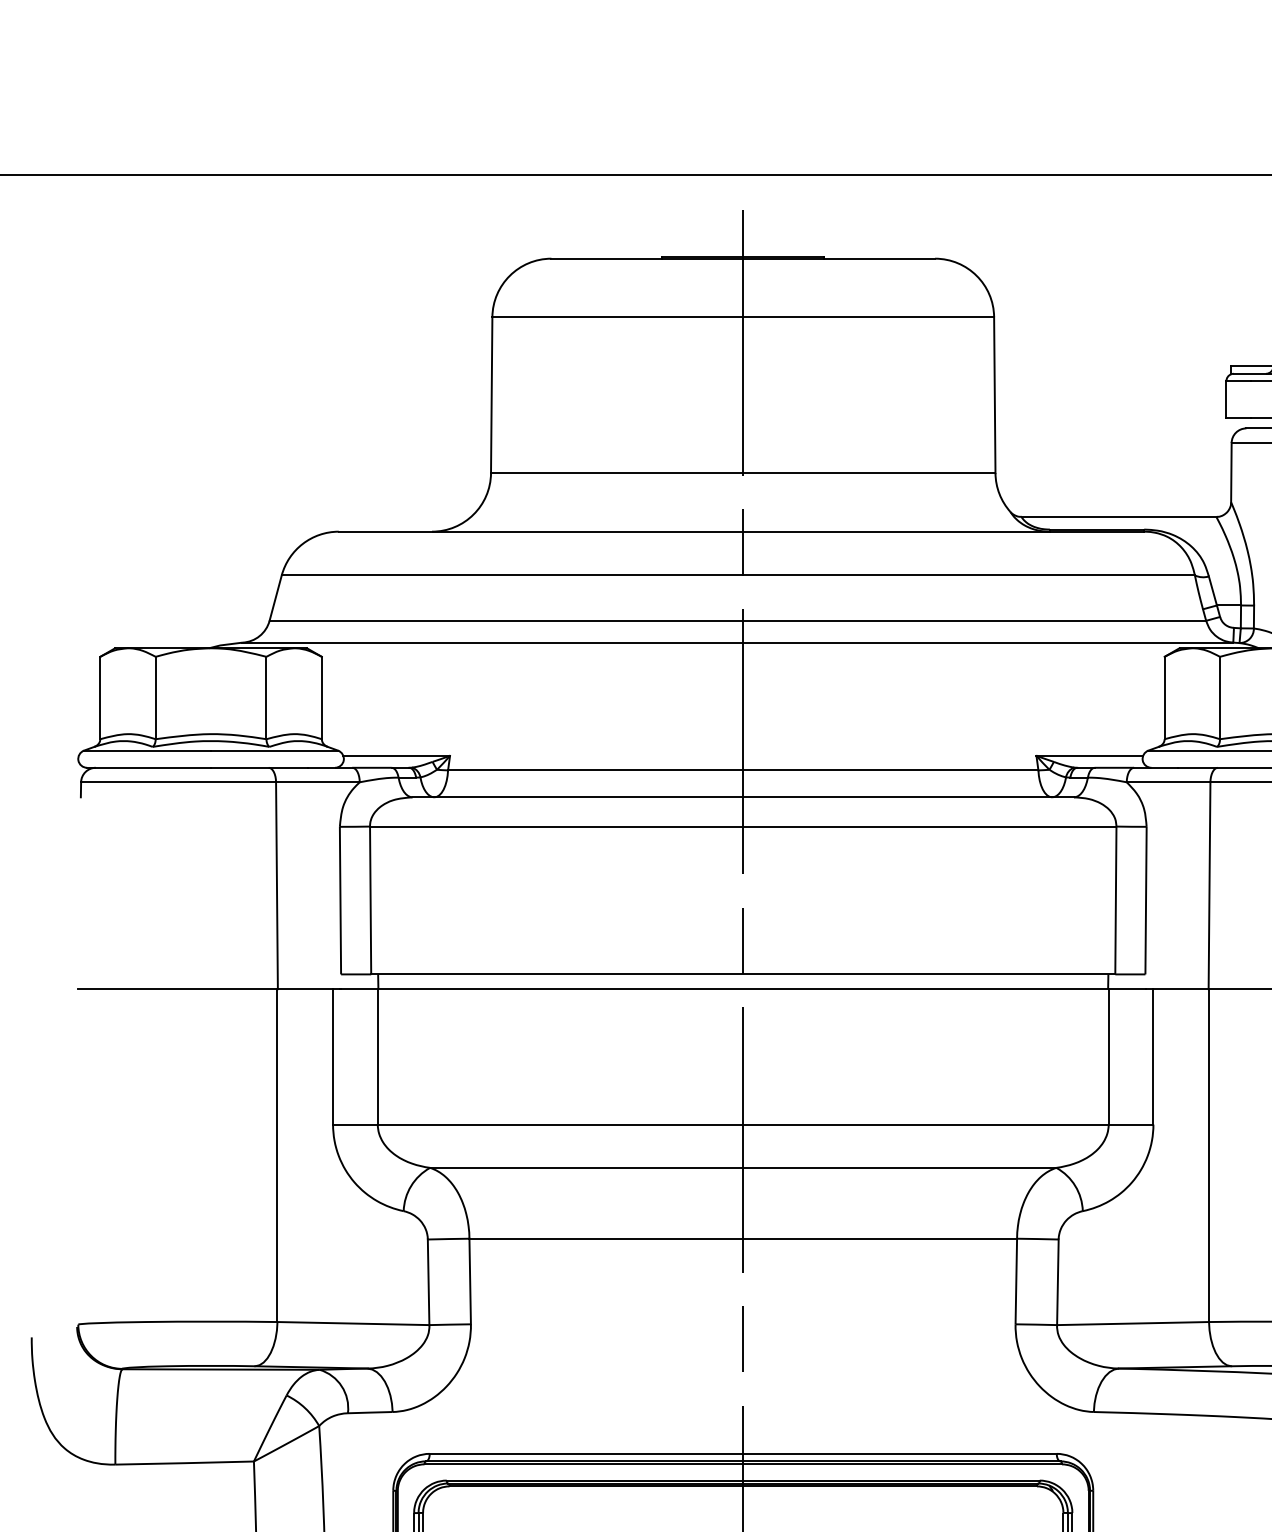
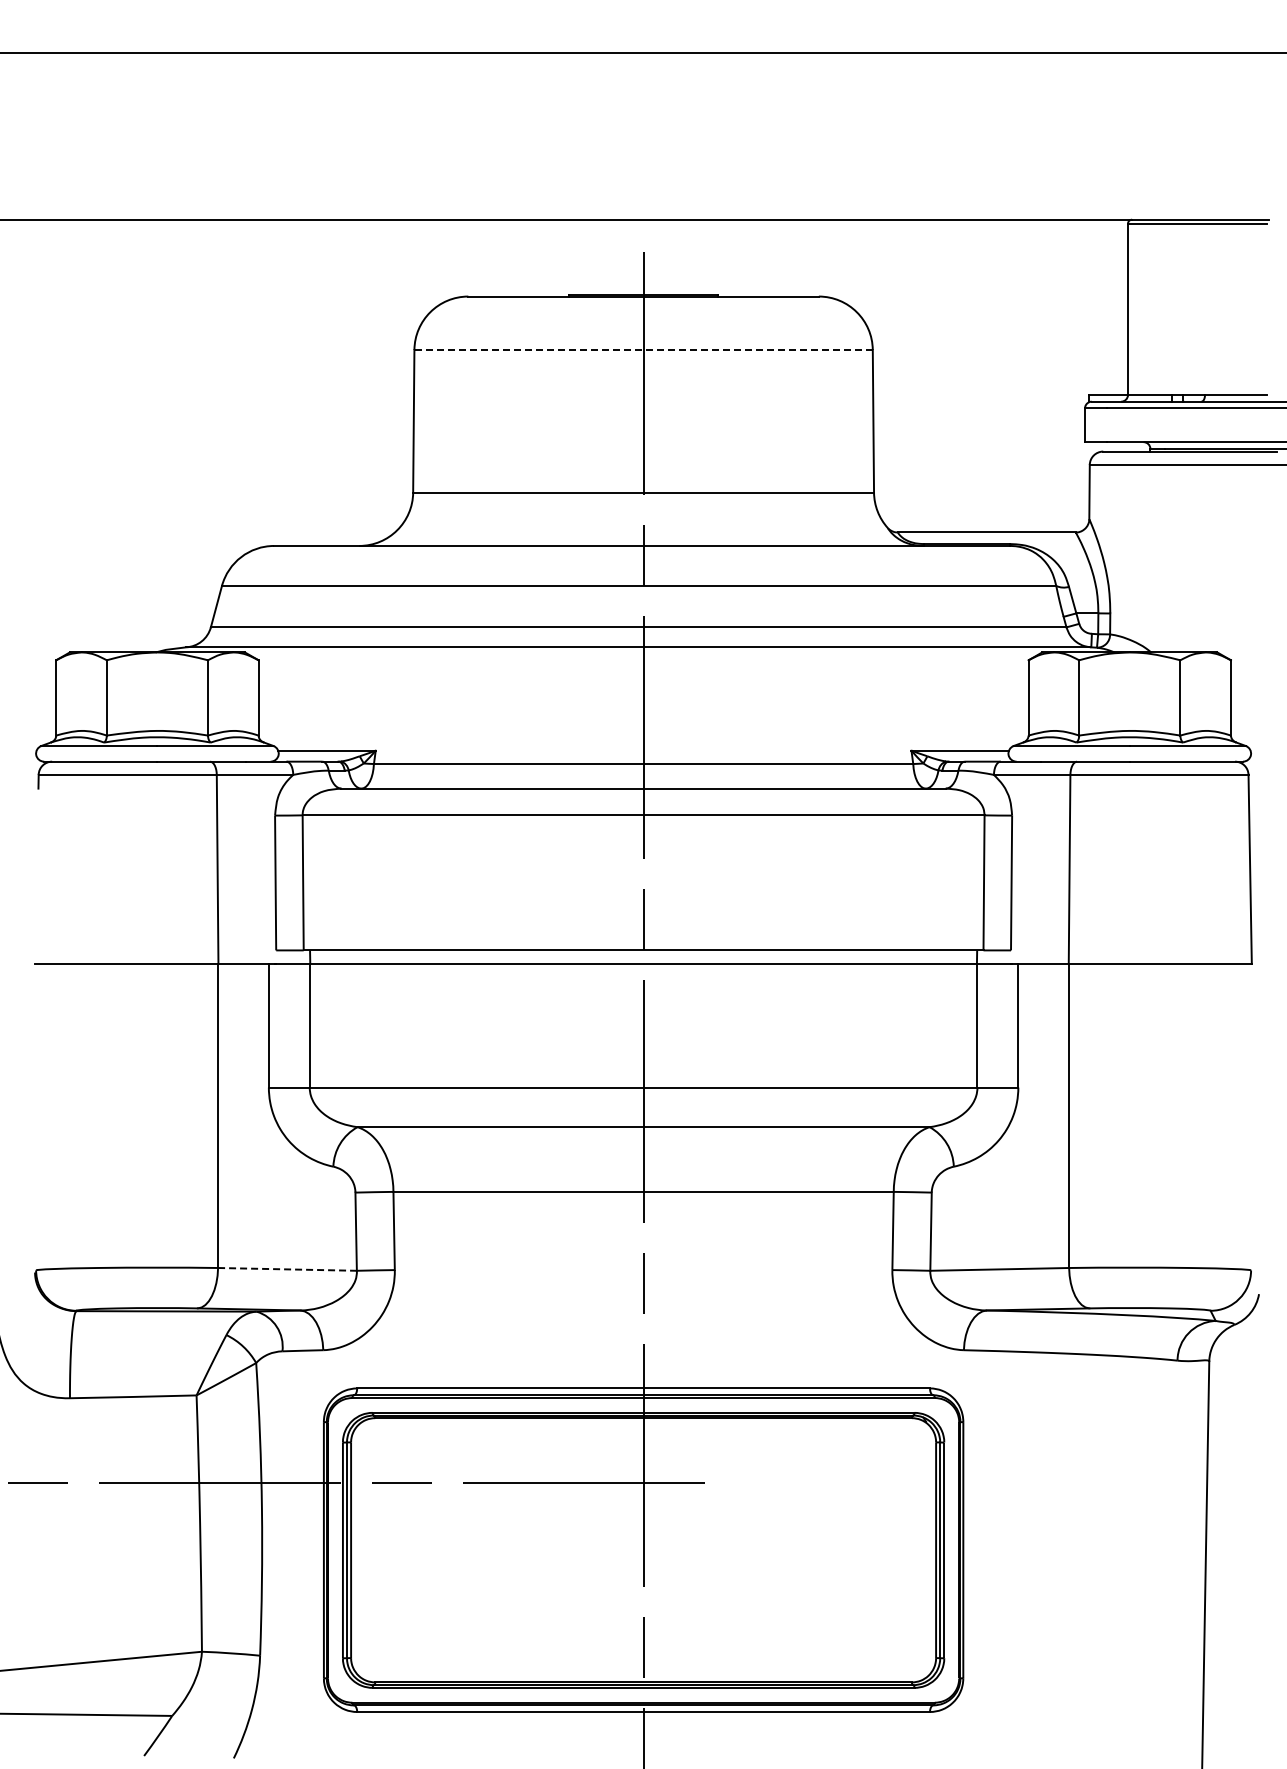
line: (743, 317) -> (643, 350), solid -> dashed
line: (353, 1323) -> (287, 1269), solid -> dashed

